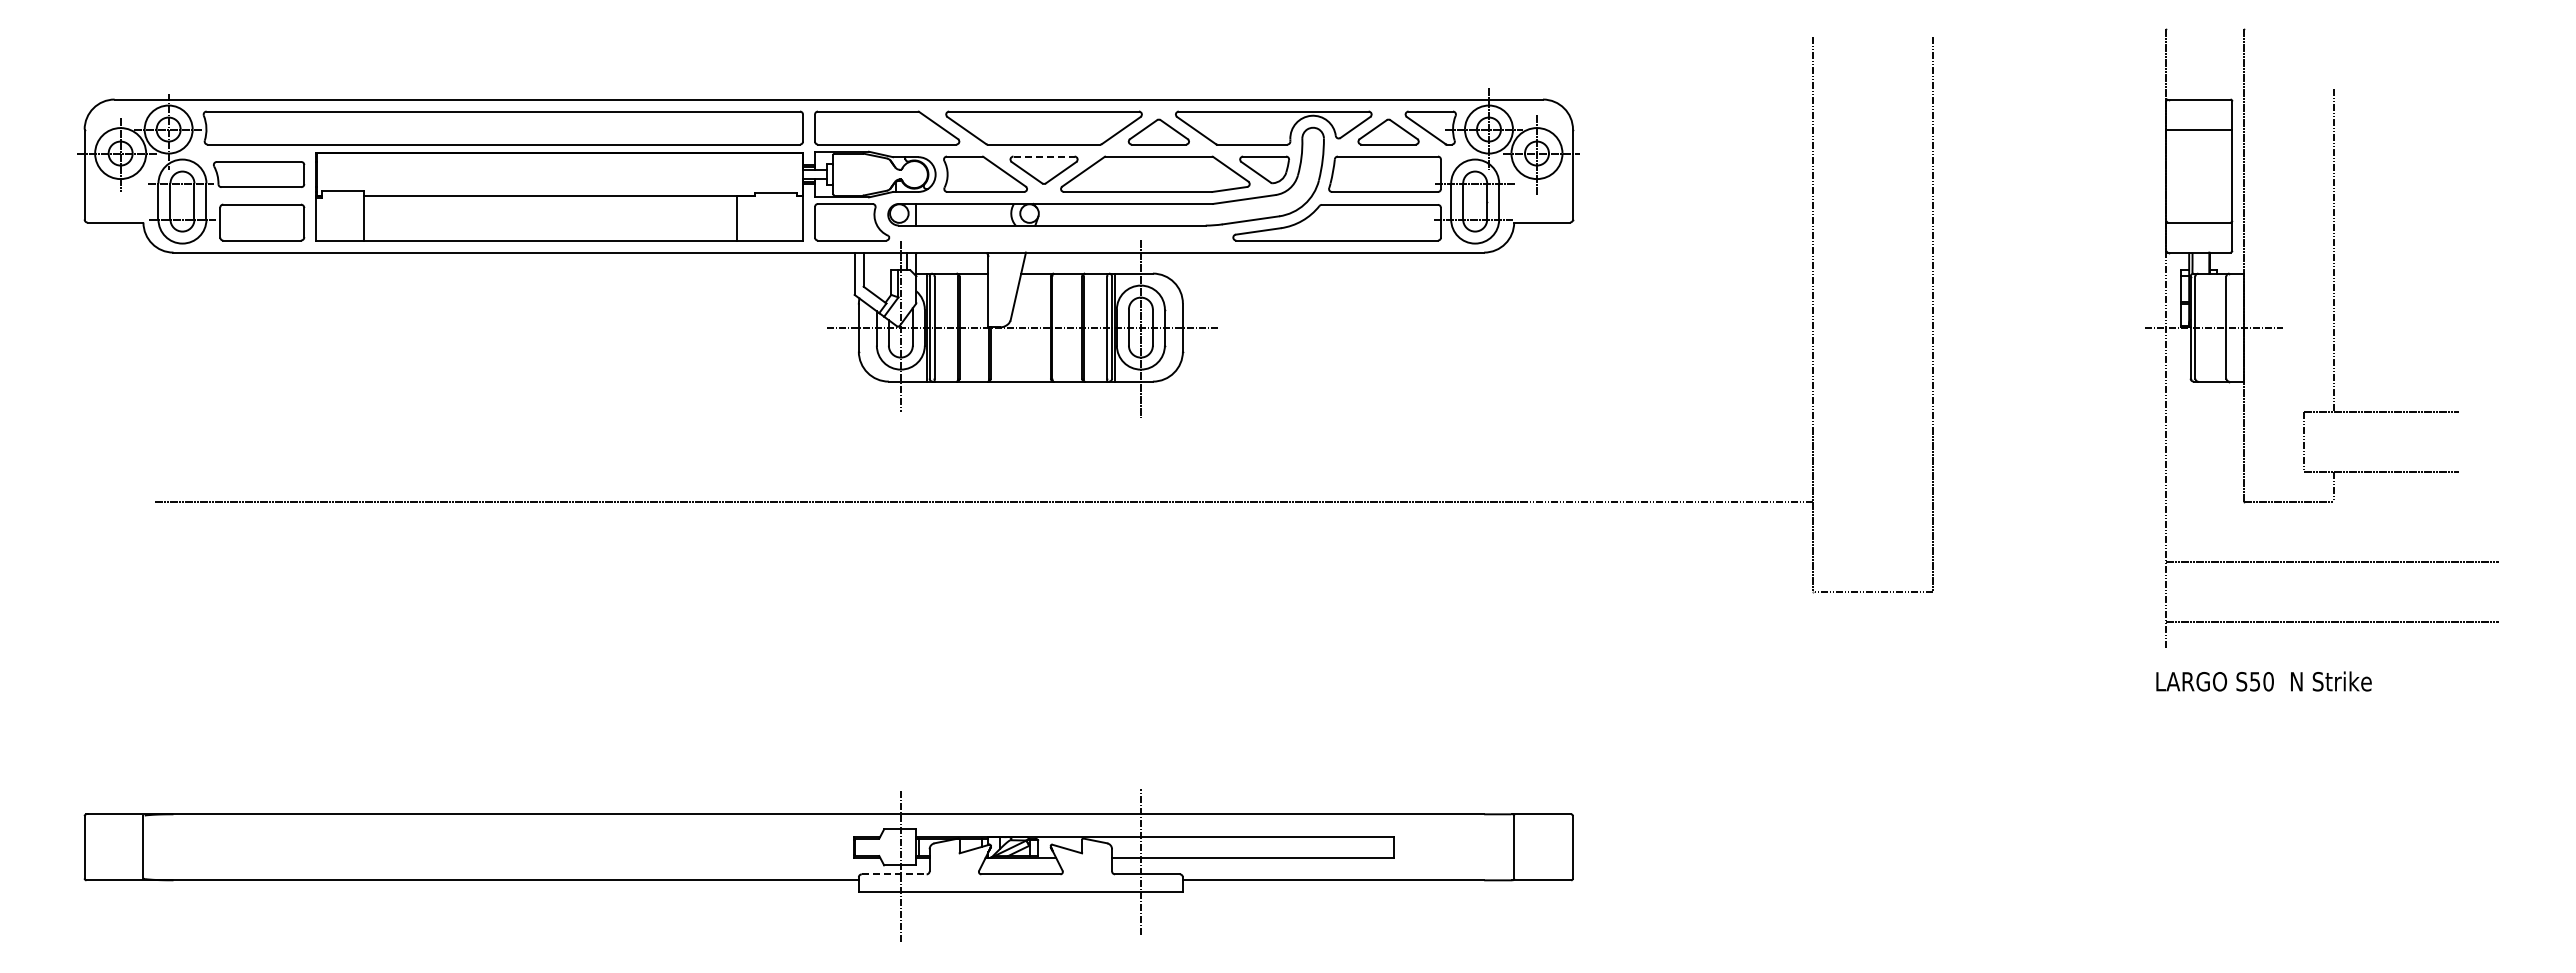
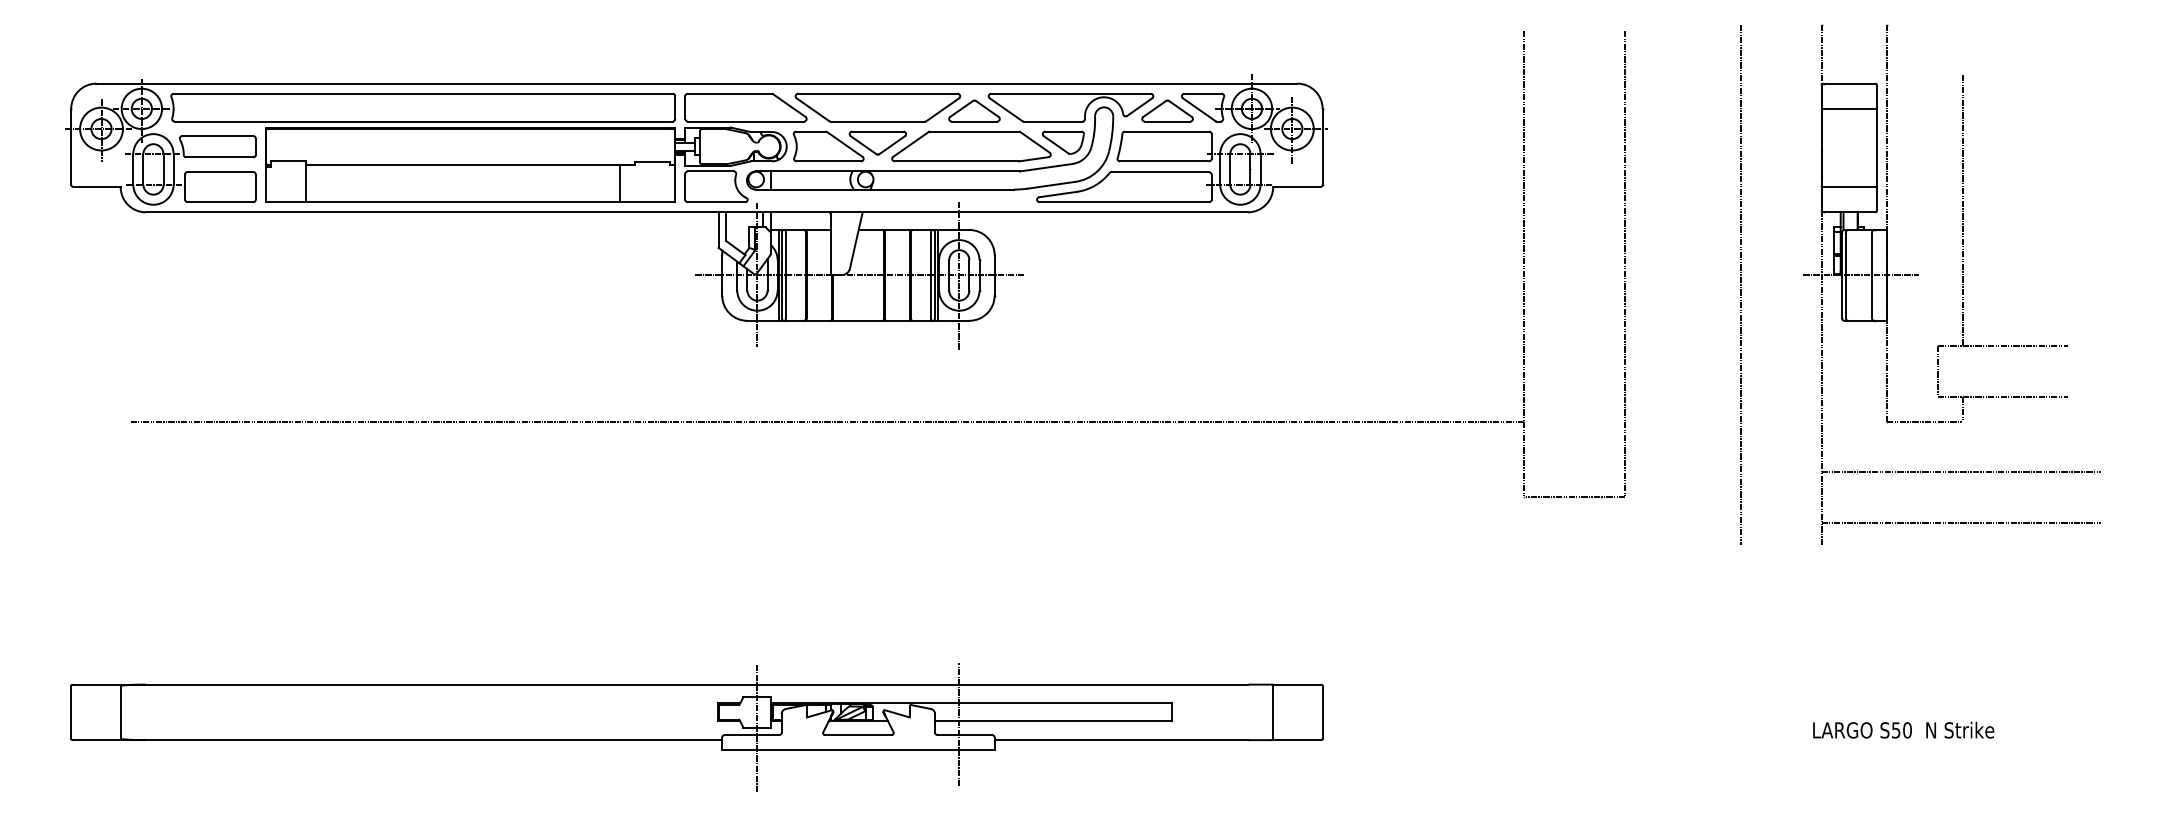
line: (1044, 156) -> (878, 131), dashed -> solid
line: (2070, 338) -> (1740, 284), added
text: (2263, 681) -> (1903, 730), moved
line: (894, 874) -> (752, 735), dashed -> solid

